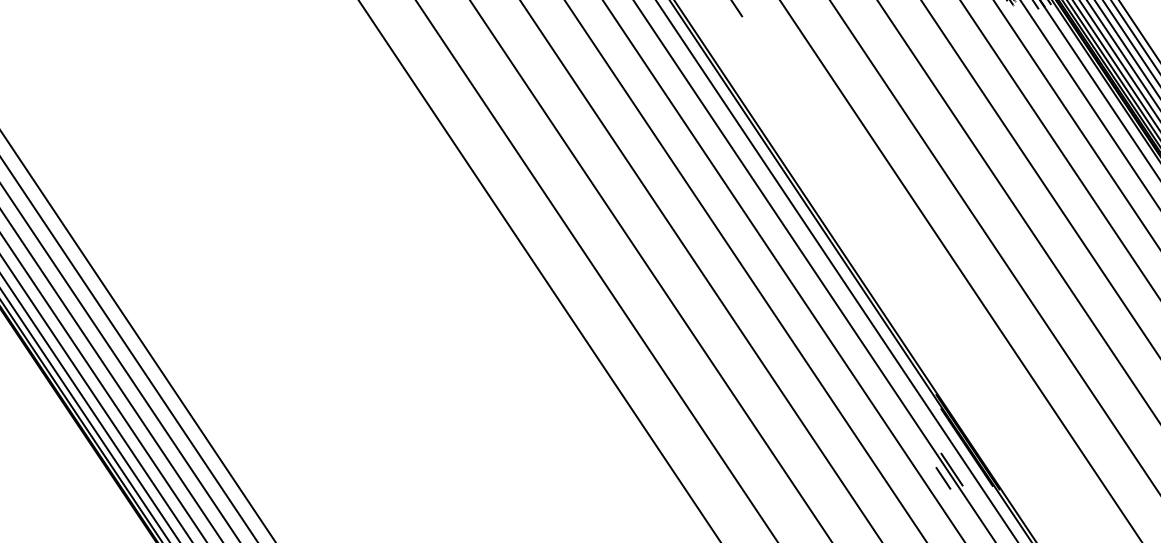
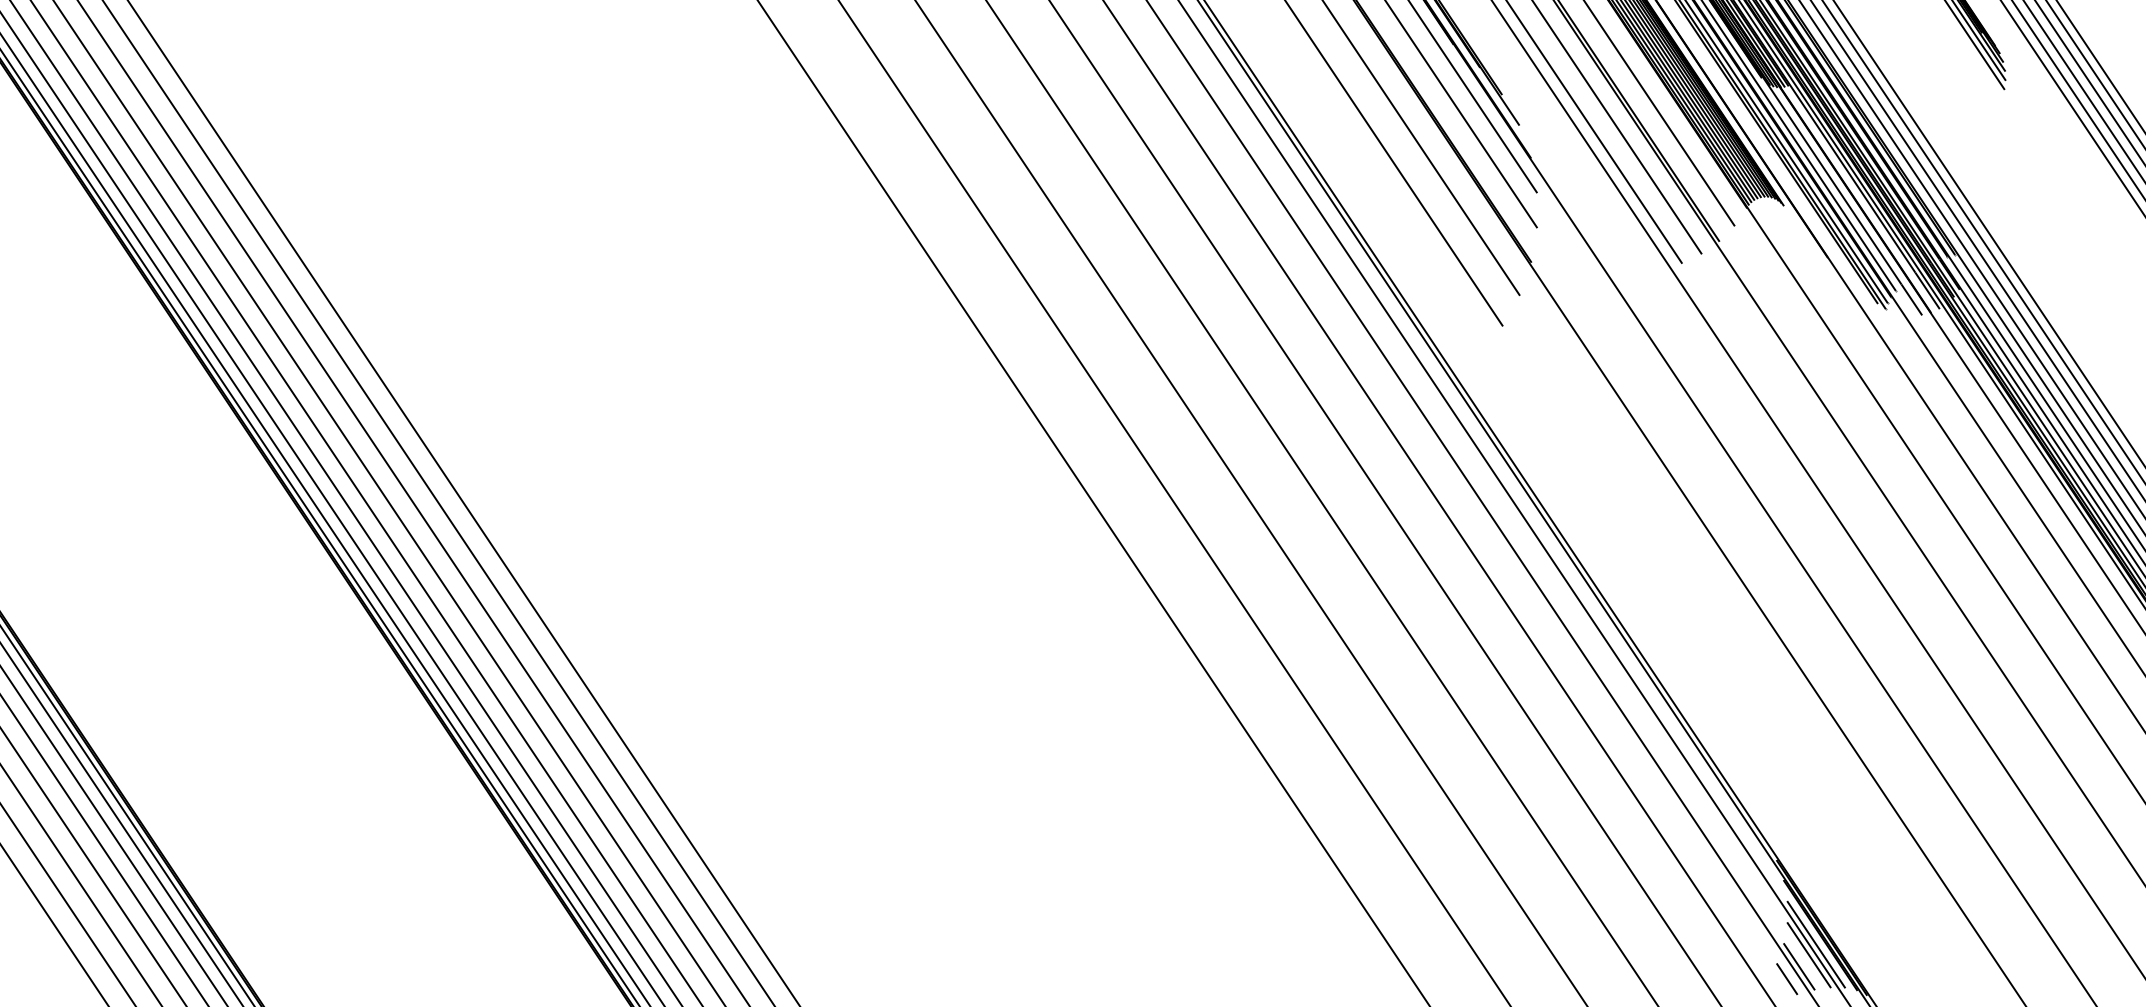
line: (964, 453) -> (1816, 944), added
line: (959, 461) -> (1809, 955), added

